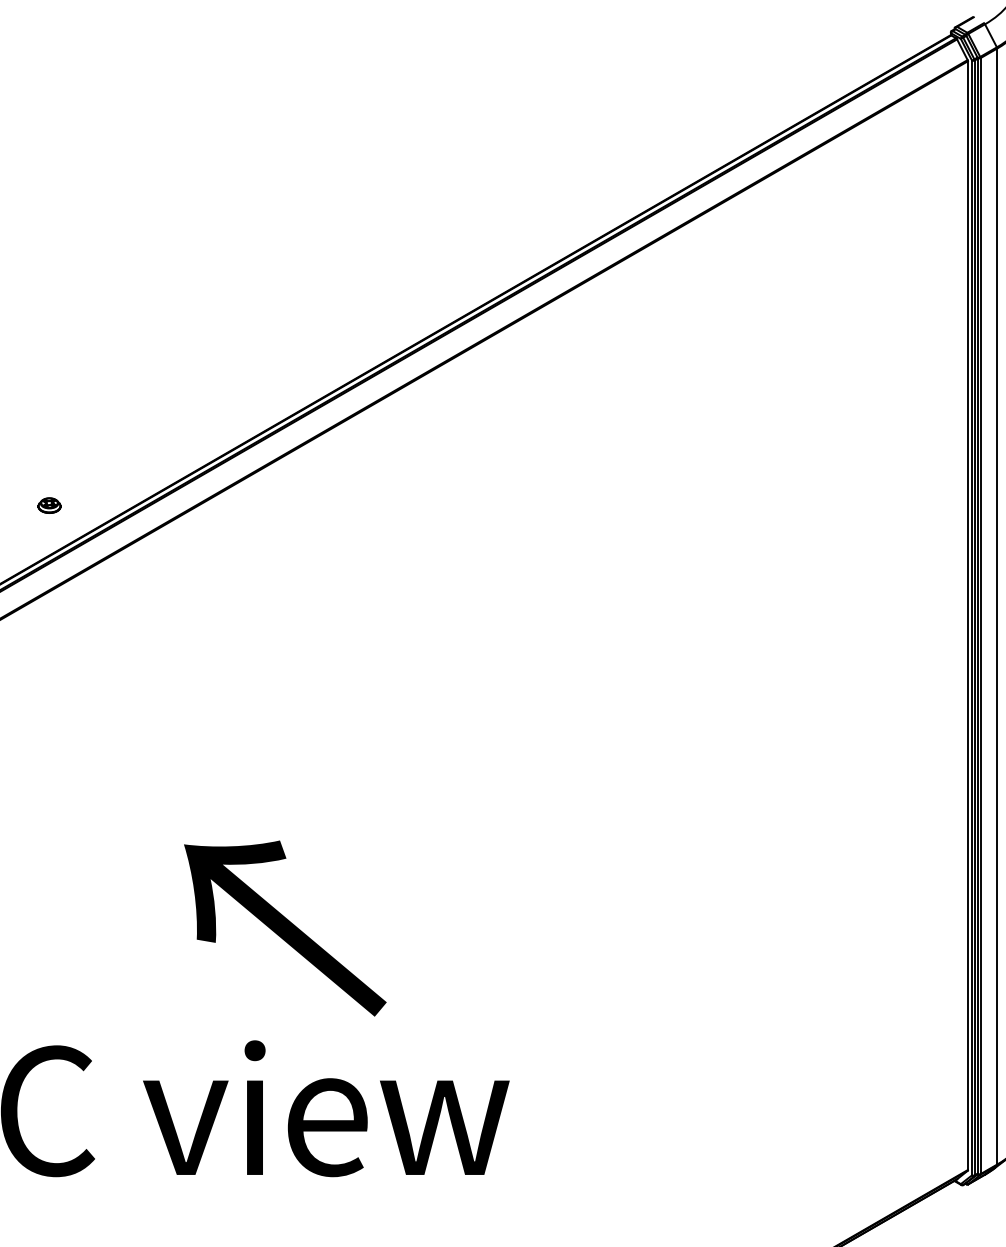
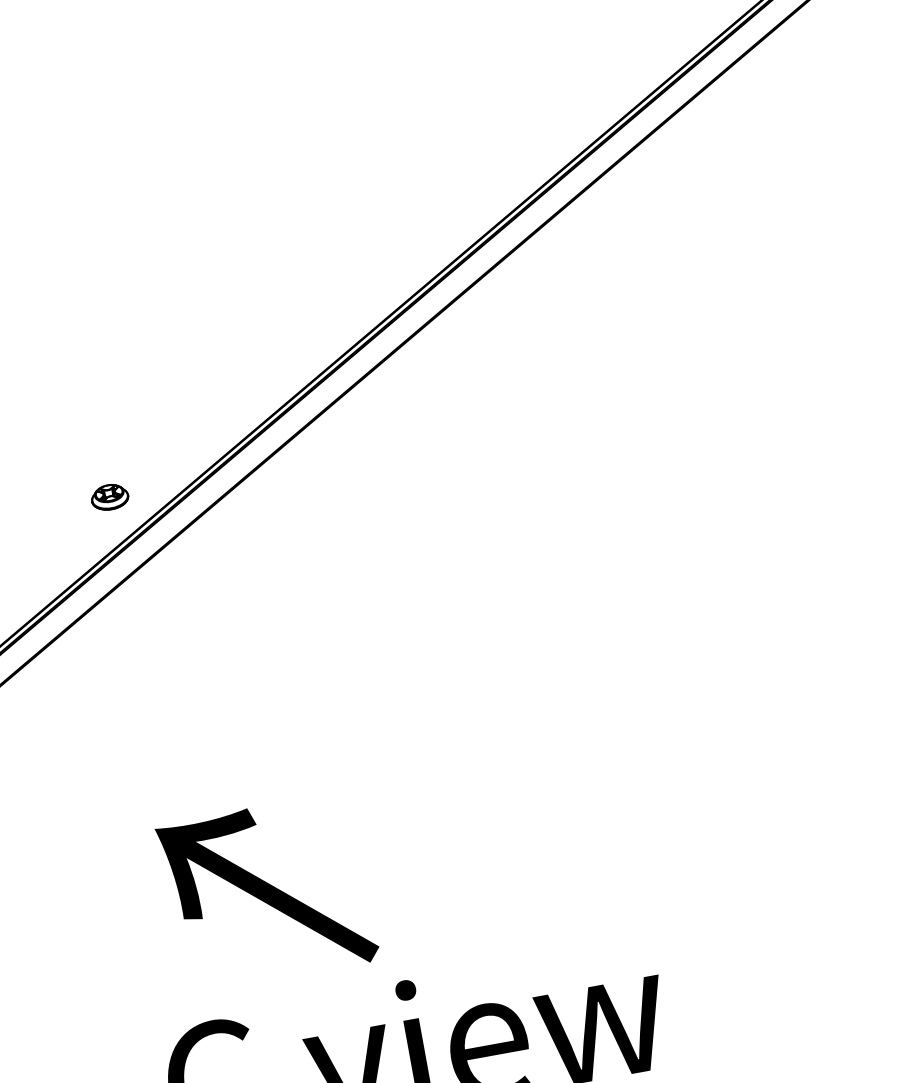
part: (49, 505) -> (109, 497), size x1.67
text: (285, 928) -> (268, 892), moved

